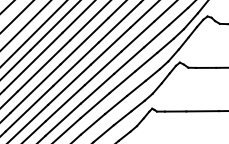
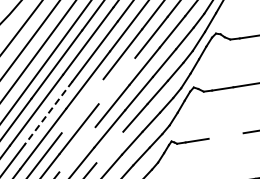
line: (110, 45) -> (116, 80), removed
line: (75, 64) -> (82, 106), removed
line: (43, 66) -> (48, 113), solid -> dashed
line: (65, 103) -> (77, 149), removed
line: (94, 105) -> (109, 147), removed
line: (202, 110) -> (225, 135), removed

